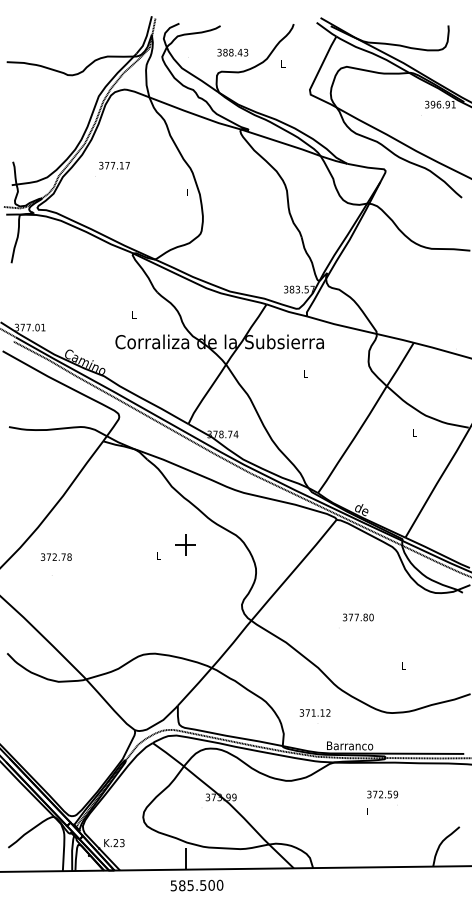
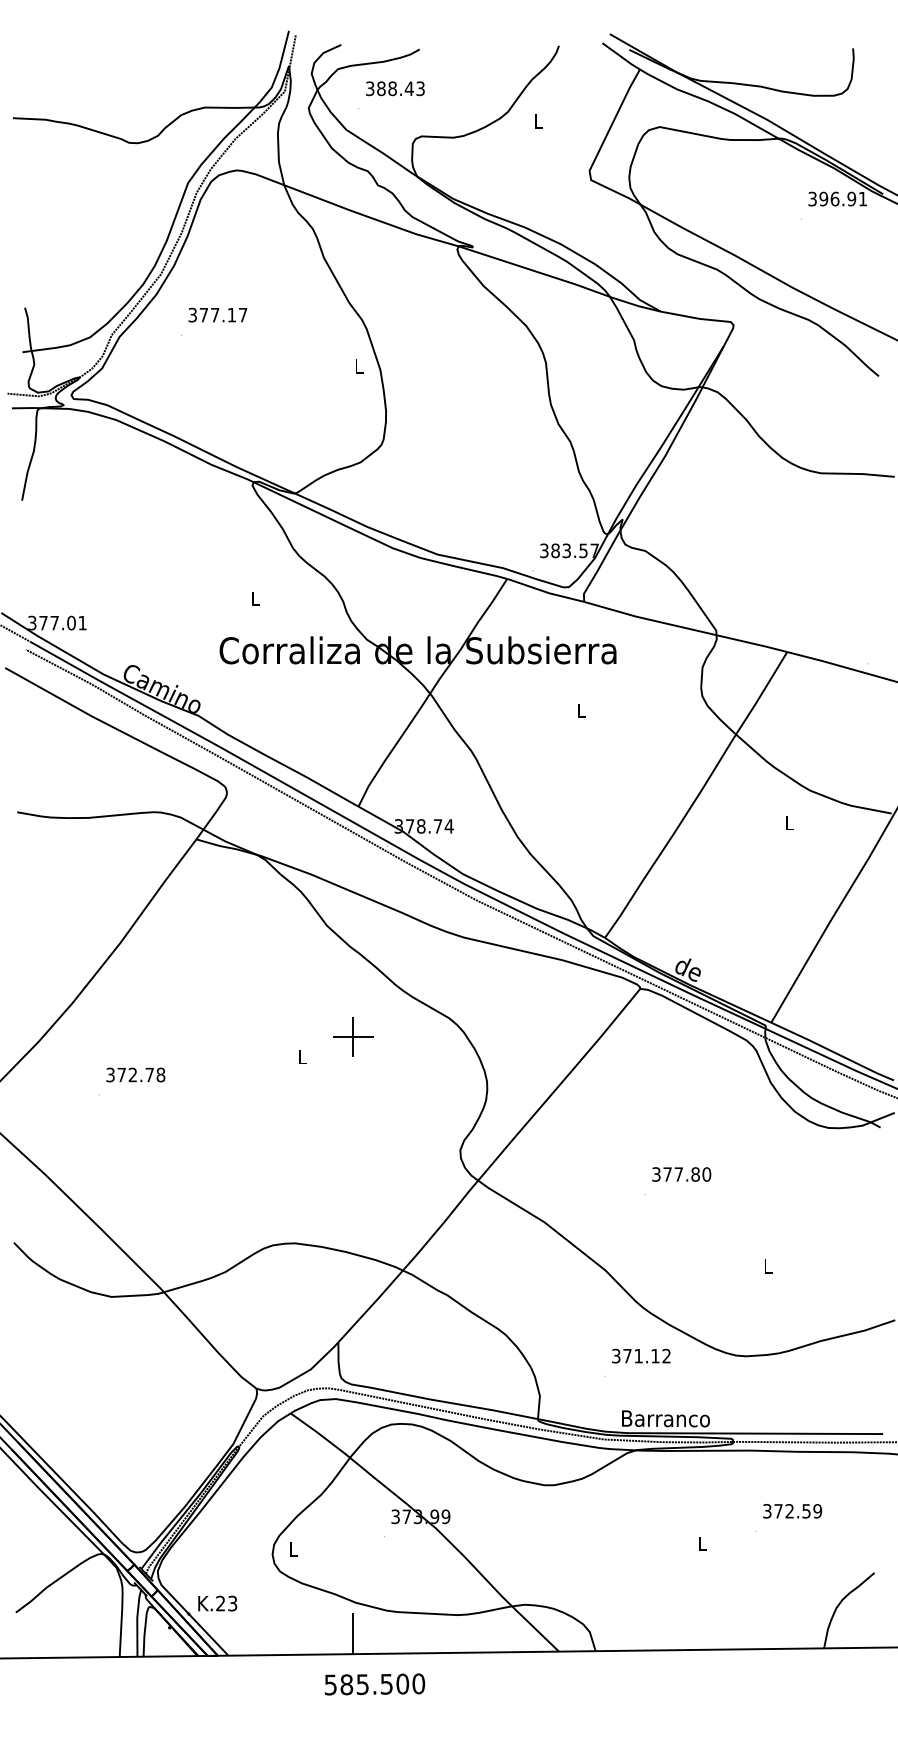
text: (232, 52) -> (394, 88), moved
text: (56, 556) -> (136, 1073), moved
text: (314, 712) -> (640, 1355), moved
text: (382, 794) -> (792, 1511), moved

